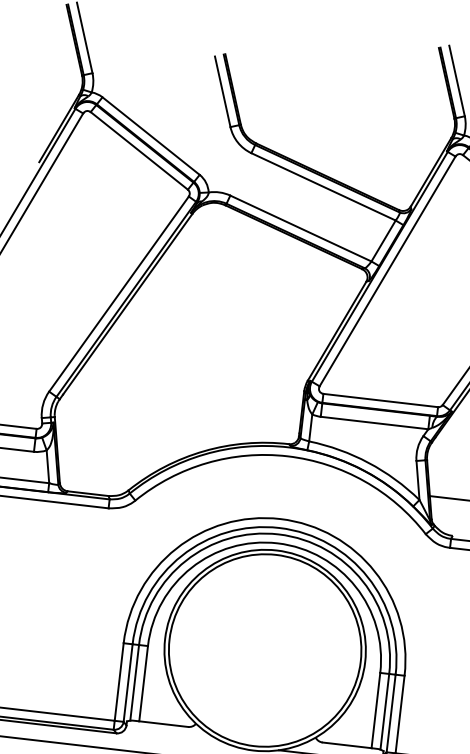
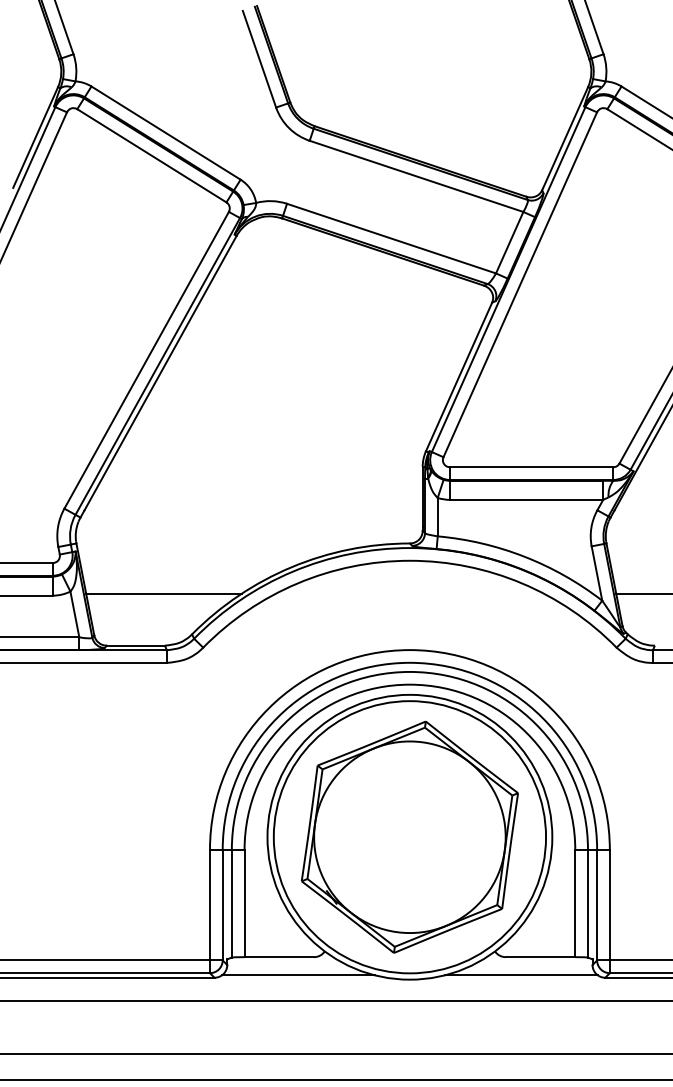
line: (112, 459) -> (164, 593), added
part: (264, 649) -> (409, 836), added
line: (175, 738) -> (298, 975), added

